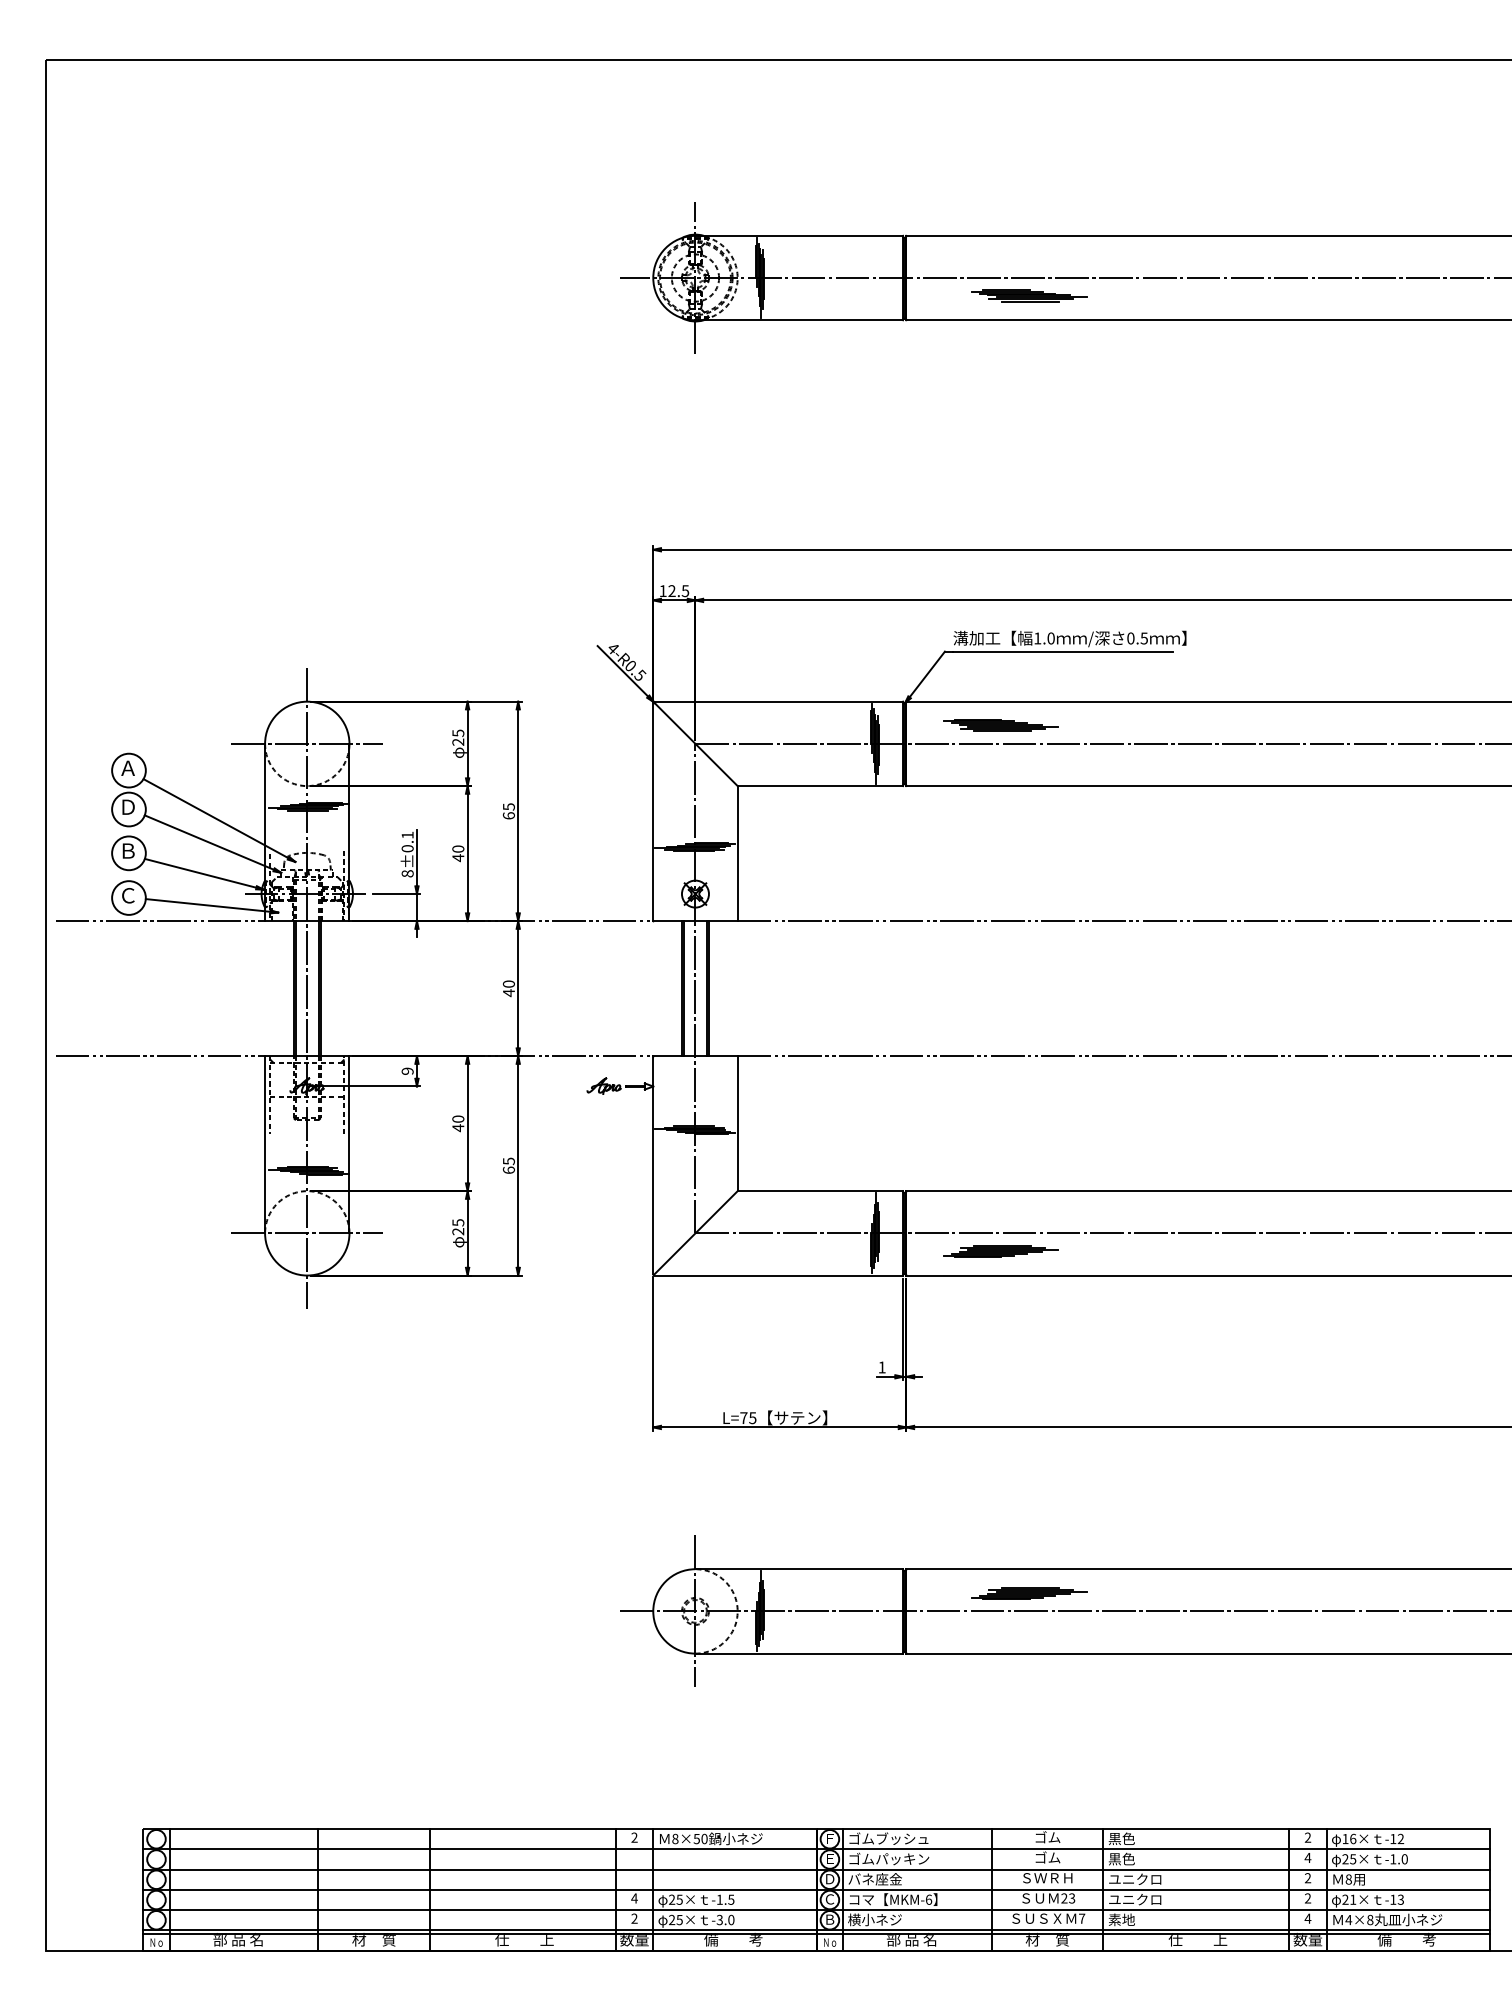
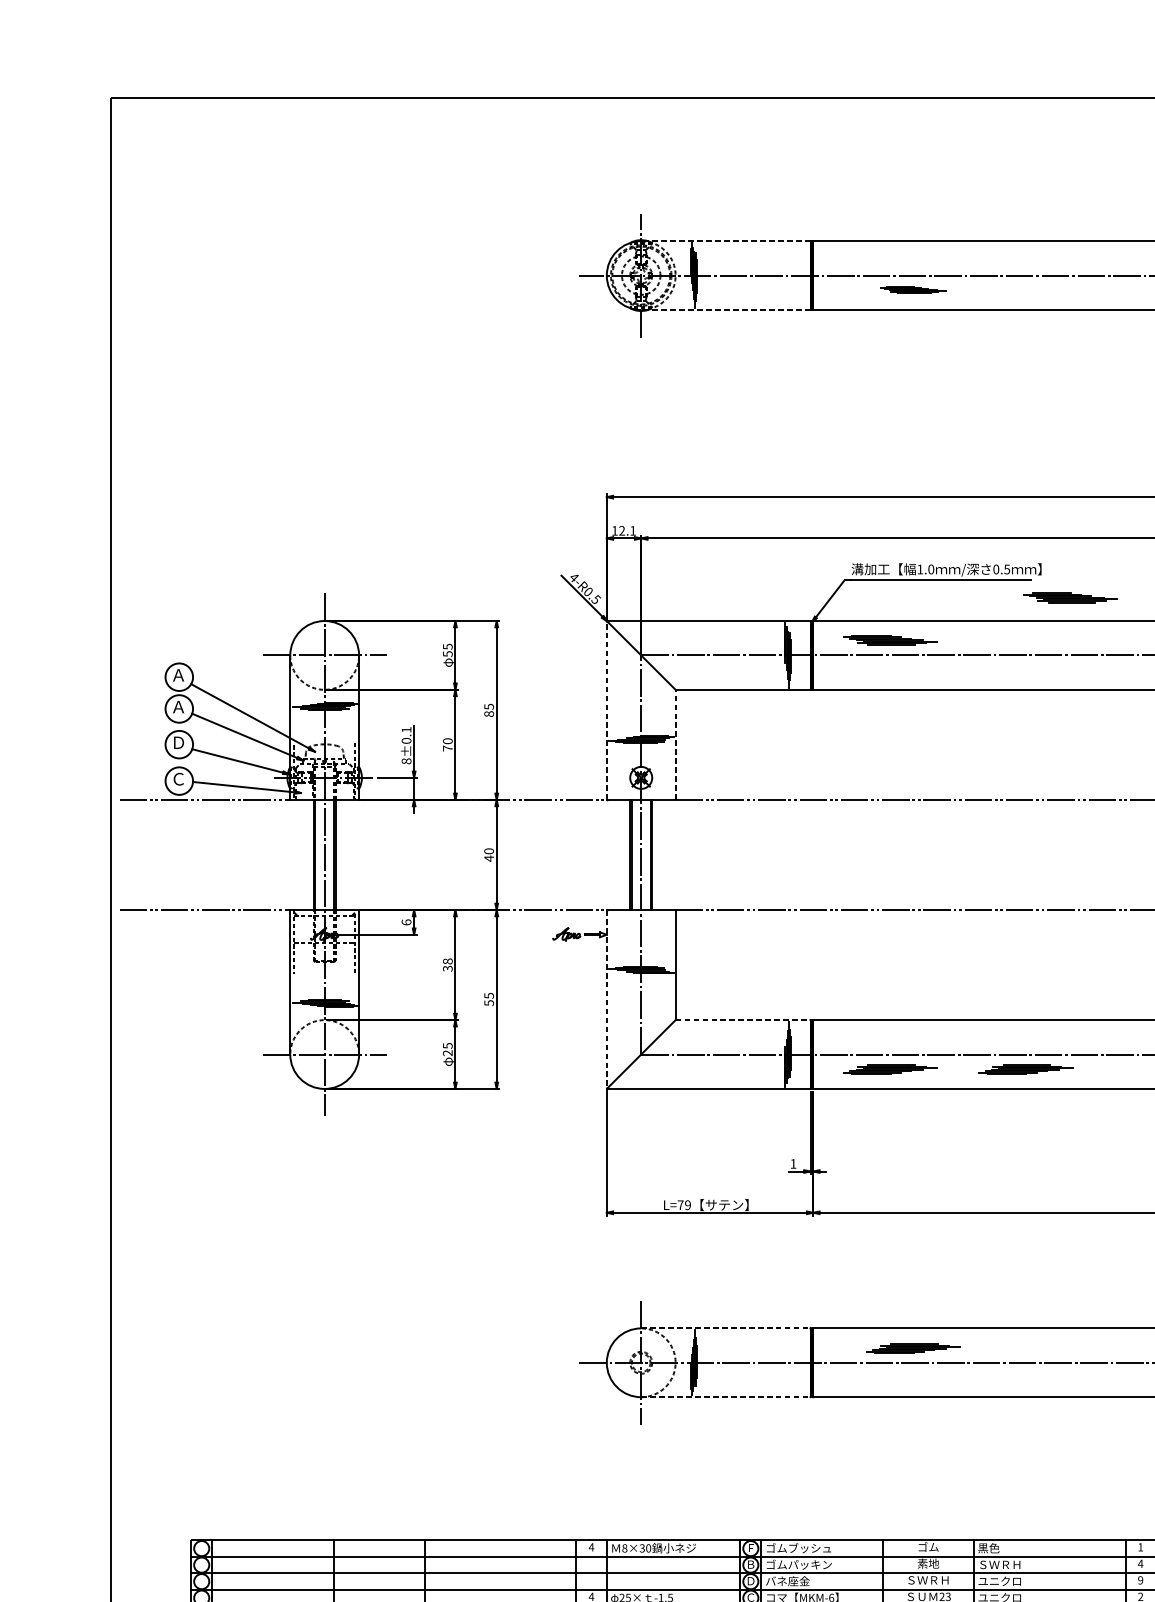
line: (799, 235) -> (726, 240), solid -> dashed
part: (1029, 295) -> (913, 289), size x0.7
line: (799, 320) -> (726, 310), solid -> dashed
text: (685, 591) -> (633, 531), 12.5 -> 12.1
part: (1221, 673) -> (1070, 598), added
text: (458, 741) -> (447, 653), 25 -> 55
text: (127, 806) -> (178, 706), Ｄ -> Ａ
line: (653, 812) -> (607, 711), solid -> dashed
text: (508, 815) -> (488, 713), 65 -> 85
text: (128, 850) -> (178, 742), Ｂ -> Ｄ
line: (737, 853) -> (675, 744), solid -> dashed
text: (458, 858) -> (447, 748), 40 -> 70
text: (407, 1070) -> (406, 921), 9 -> 6
text: (458, 1123) -> (447, 964), 40 -> 38
line: (653, 1164) -> (607, 998), solid -> dashed
text: (508, 1170) -> (488, 1003), 65 -> 55
line: (820, 1191) -> (743, 1020), solid -> dashed
part: (1166, 1251) -> (1025, 1069), added
text: (752, 1418) -> (687, 1205), L=75 -> L=79
line: (799, 1569) -> (726, 1328), solid -> dashed
line: (799, 1653) -> (726, 1397), solid -> dashed
text: (634, 1837) -> (591, 1547), 2 -> 4
text: (1307, 1837) -> (1140, 1547), 2 -> 1
text: (696, 1838) -> (642, 1547), 8×50 -> 8×30
text: (1047, 1857) -> (928, 1563), ゴム -> 素地
text: (830, 1858) -> (751, 1564), Ｅ -> Ｂ
text: (1134, 1858) -> (999, 1564), 黒色 -> ＳＷＲＨ
text: (1307, 1878) -> (1140, 1580), 2 -> 9

